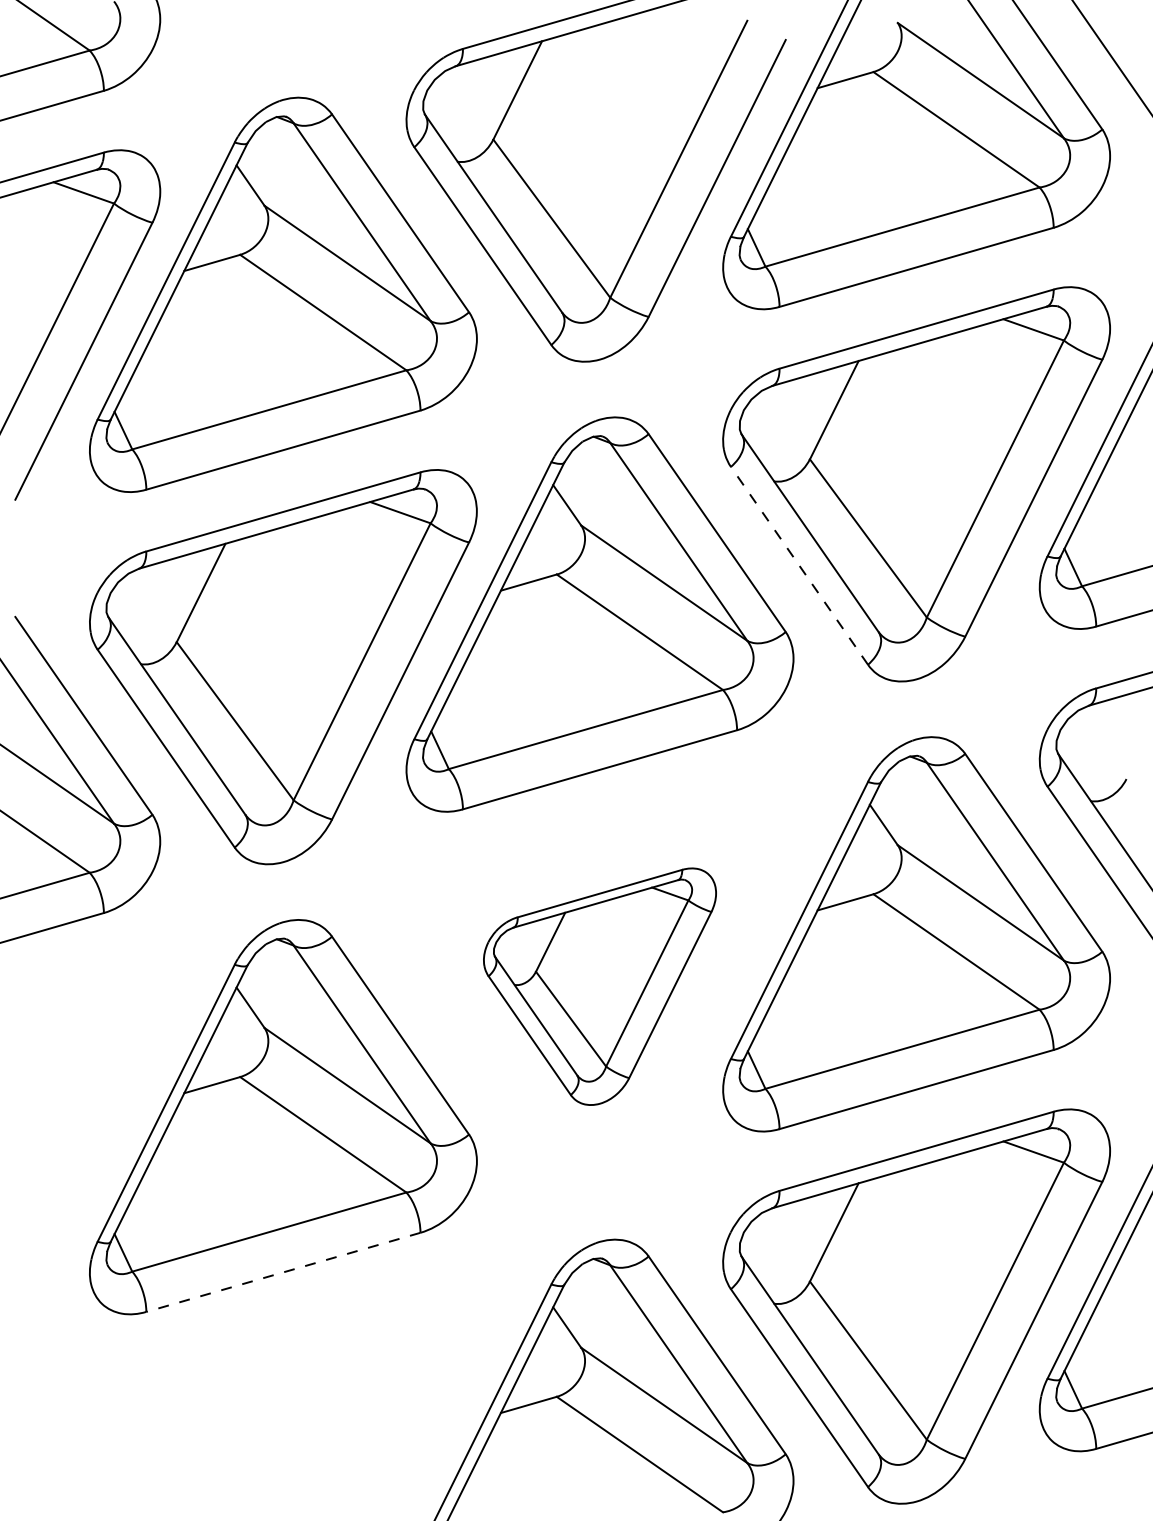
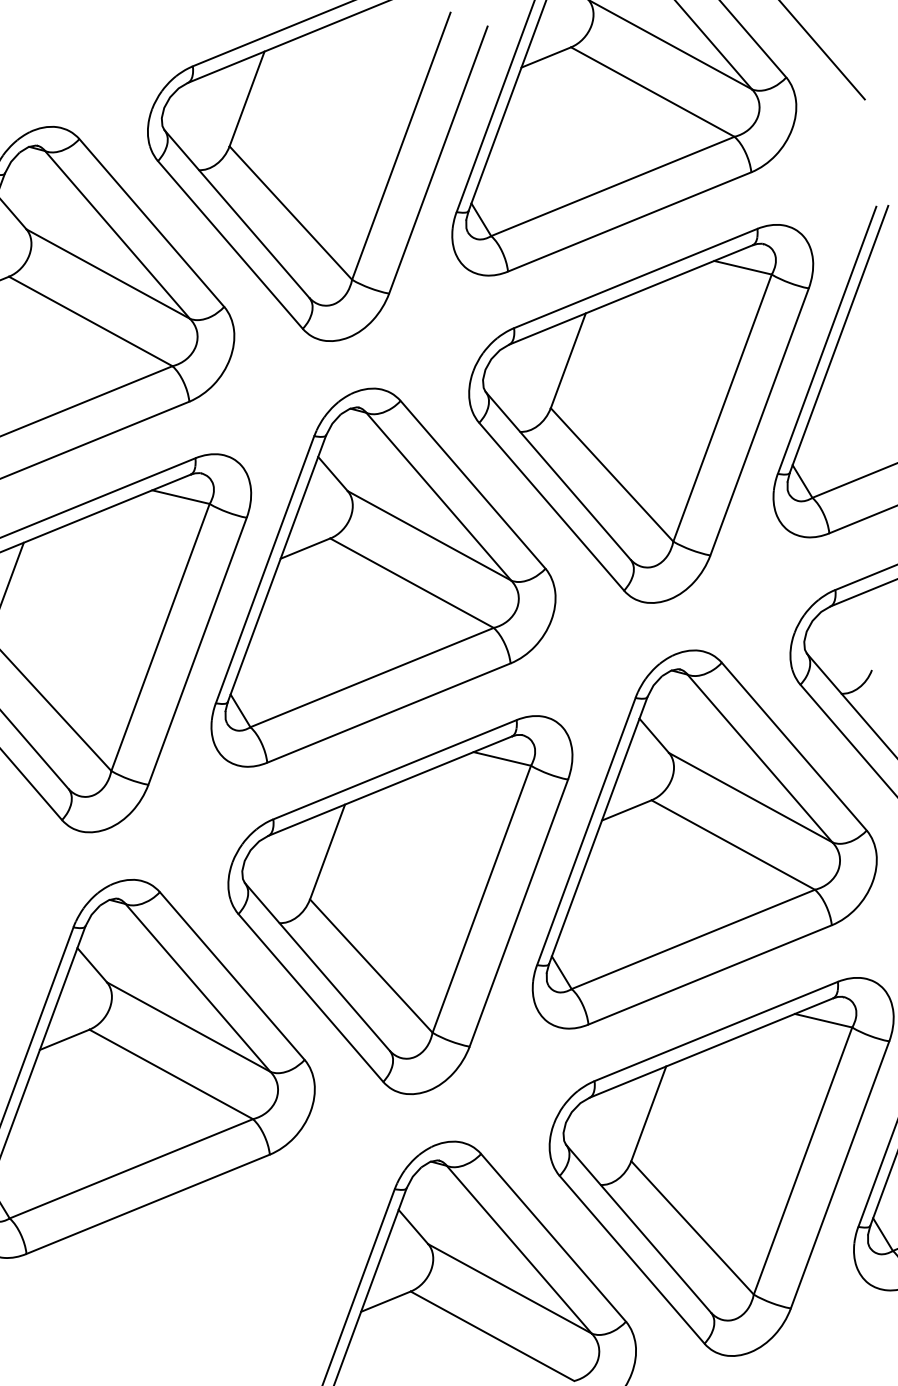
line: (799, 565) -> (551, 506), dashed -> solid
part: (599, 986) -> (409, 911), size x1.67
line: (283, 1272) -> (148, 1204), dashed -> solid

